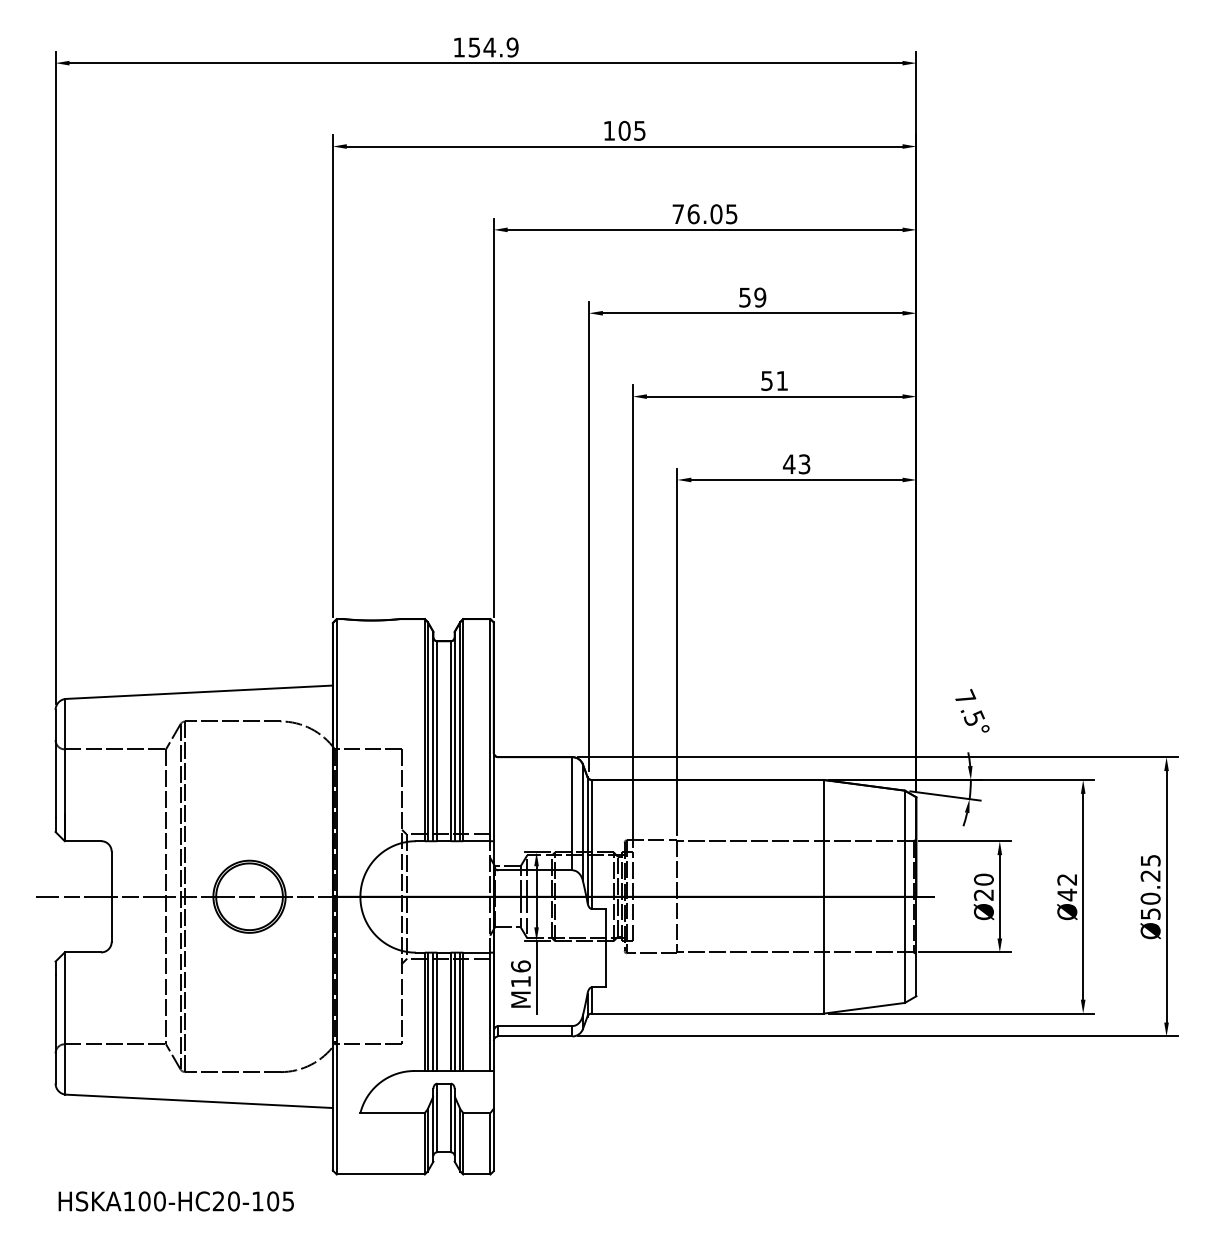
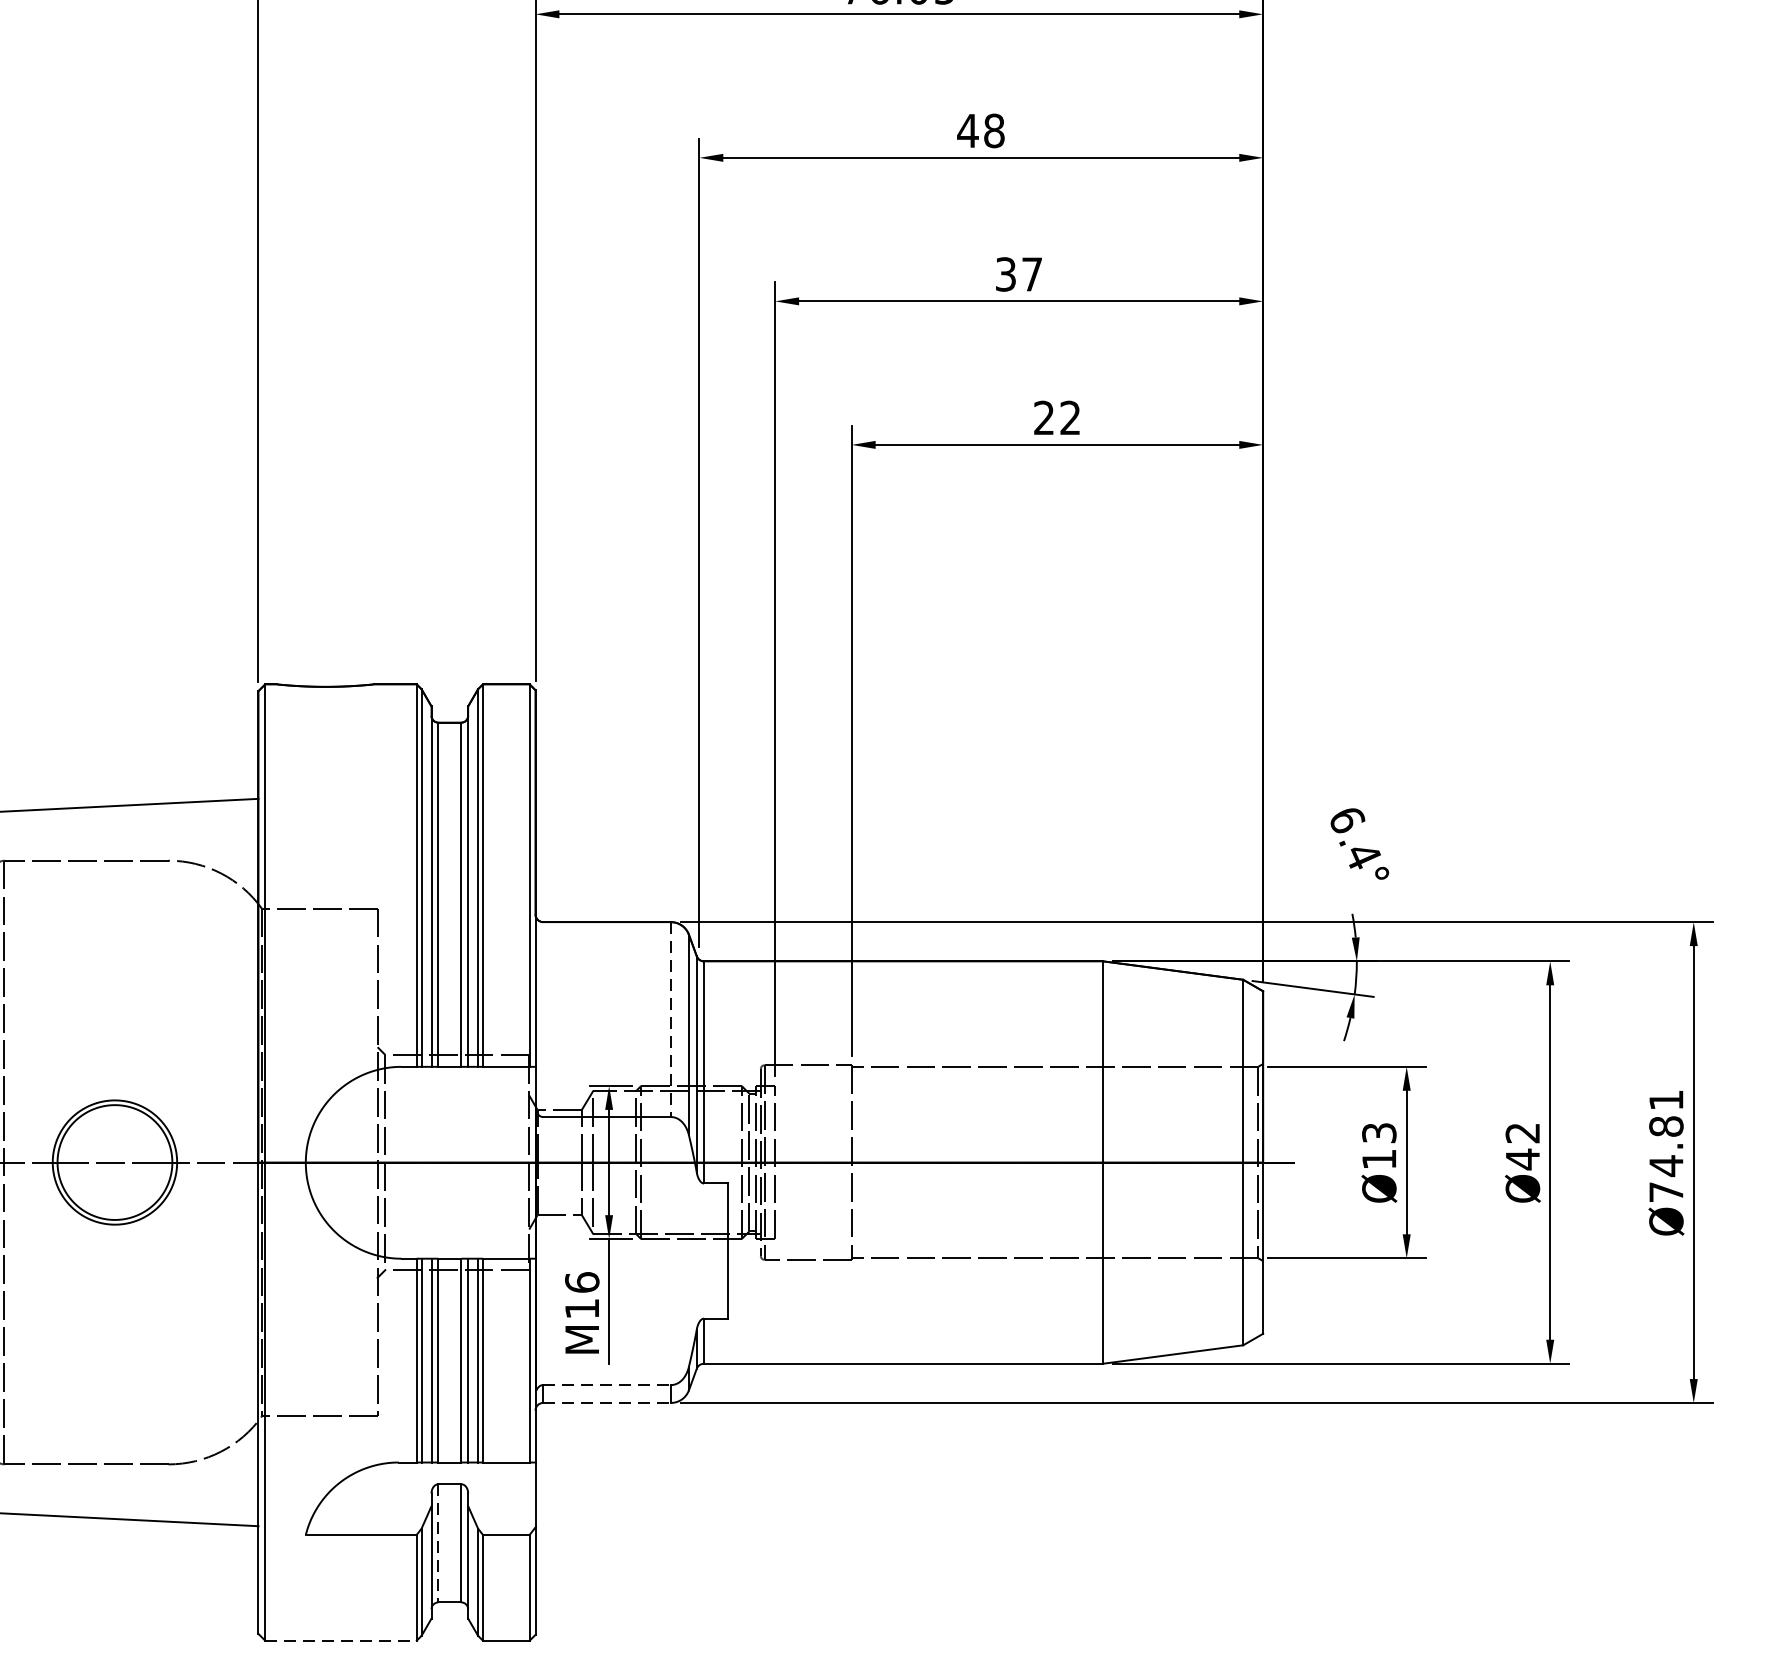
text: (752, 297) -> (980, 130), 59 -> 48
text: (774, 380) -> (1018, 273), 51 -> 37
text: (796, 464) -> (1056, 418), 43 -> 22
text: (969, 707) -> (1354, 836), 7.5° -> 6.4°
line: (572, 813) -> (670, 1019), solid -> dashed
text: (983, 886) -> (1378, 1144), Ø20 -> Ø13
text: (1150, 887) -> (1666, 1146), Ø50.25 -> Ø74.81
line: (535, 1026) -> (607, 1385), solid -> dashed
line: (535, 1036) -> (607, 1403), solid -> dashed
line: (437, 1118) -> (438, 1544), solid -> dashed
line: (381, 1174) -> (342, 1640), solid -> dashed

